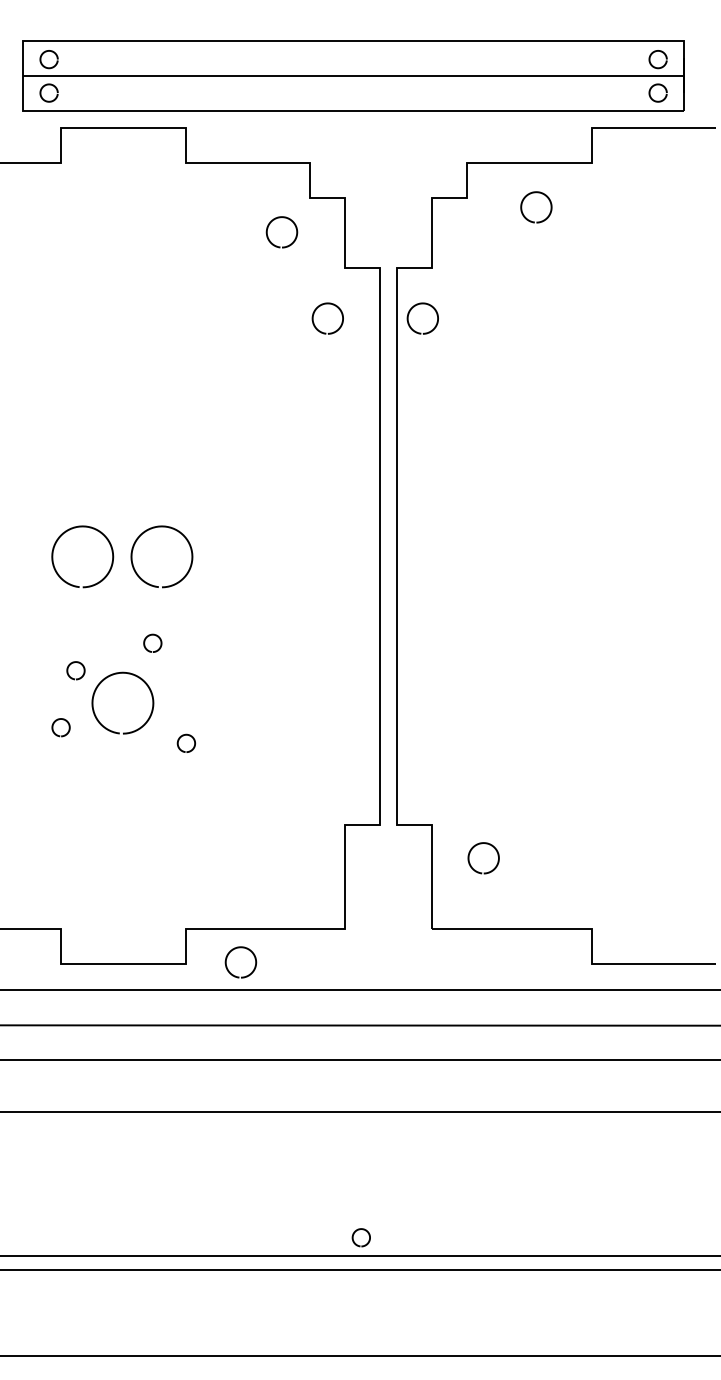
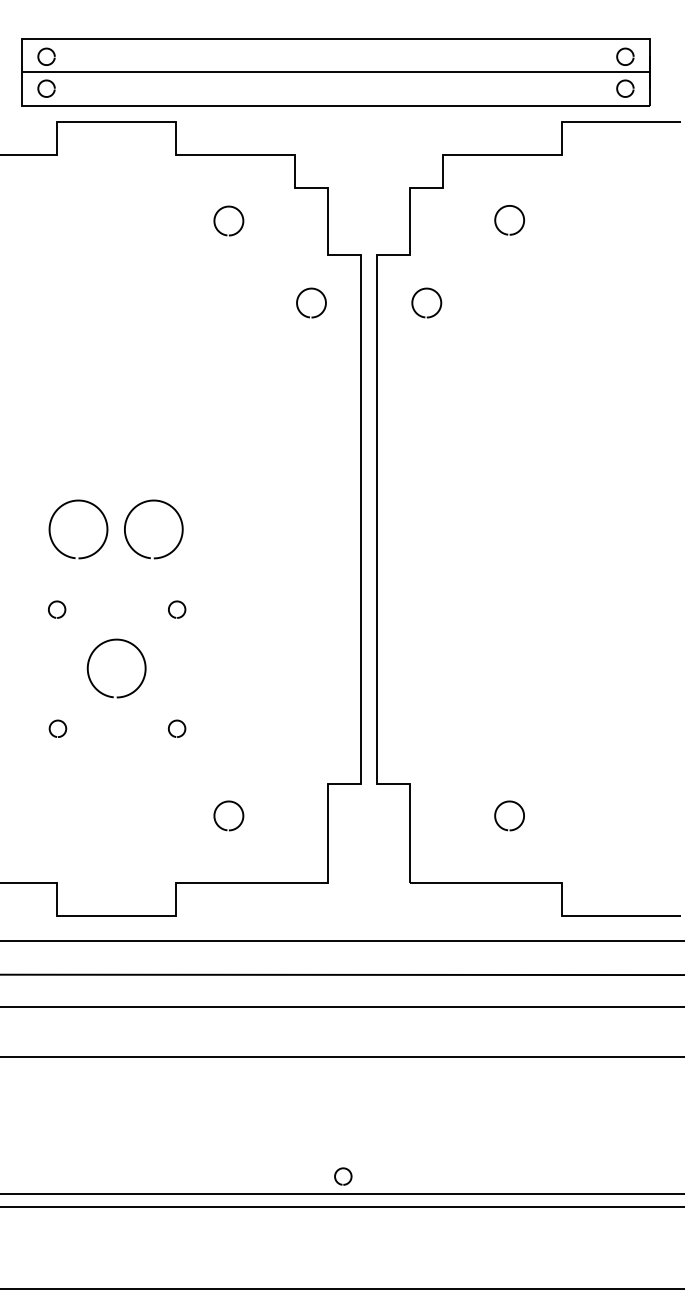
curve: (522, 207) -> (496, 220), moved
curve: (275, 220) -> (222, 209), moved
curve: (416, 306) -> (420, 291), moved
curve: (156, 636) -> (180, 603), moved
curve: (79, 664) -> (60, 603), moved
curve: (56, 722) -> (53, 723), moved
curve: (190, 736) -> (180, 722), moved
curve: (474, 848) -> (500, 806), moved
curve: (236, 949) -> (224, 803), moved

